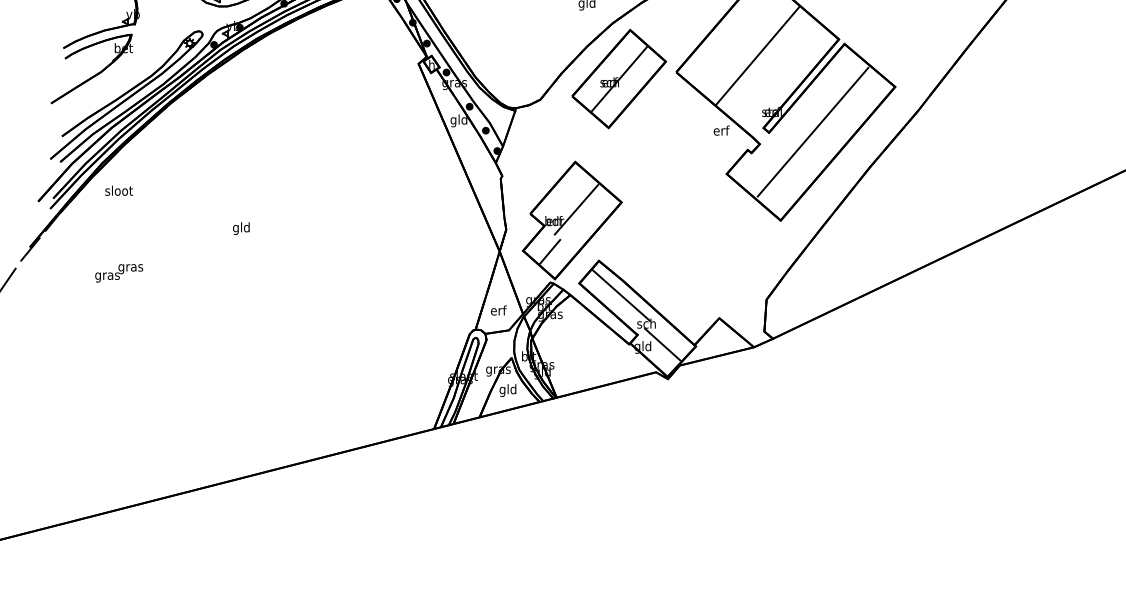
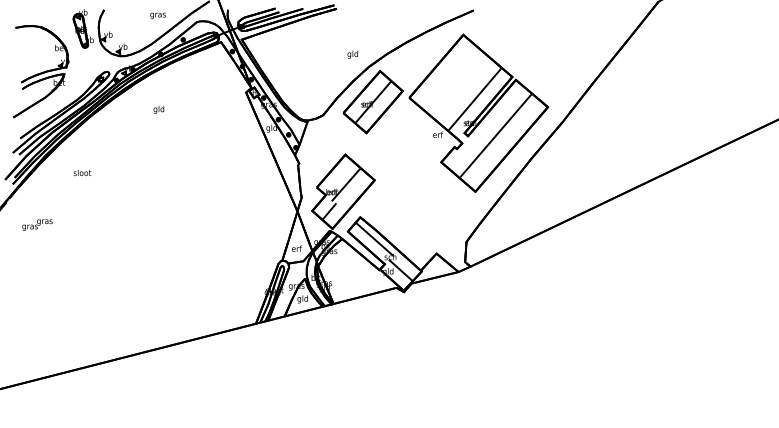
line: (757, 55) -> (474, 99), moved
text: (119, 190) -> (82, 172), moved
text: (240, 228) -> (158, 109), moved
text: (119, 272) -> (37, 224), moved

